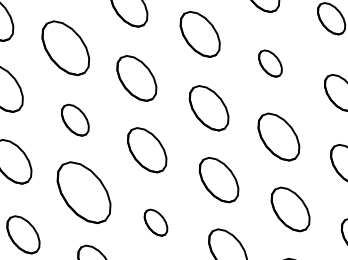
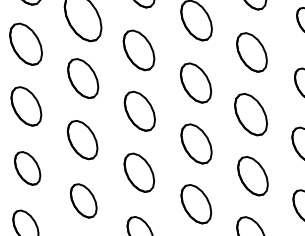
part: (269, 63) -> (251, 52), size x1.67
part: (75, 120) -> (83, 78), size x1.43
part: (83, 193) -> (82, 140), size x0.71
part: (156, 222) -> (139, 172), size x1.67

